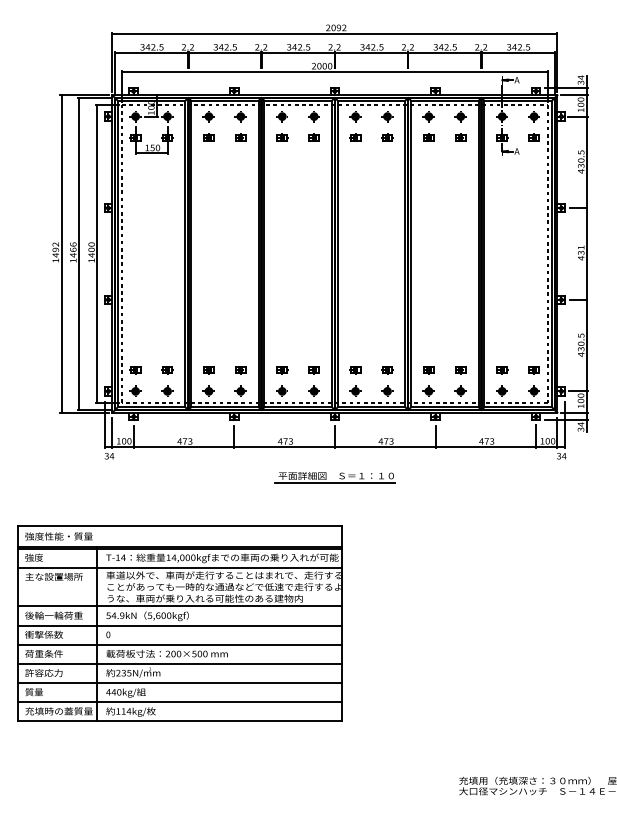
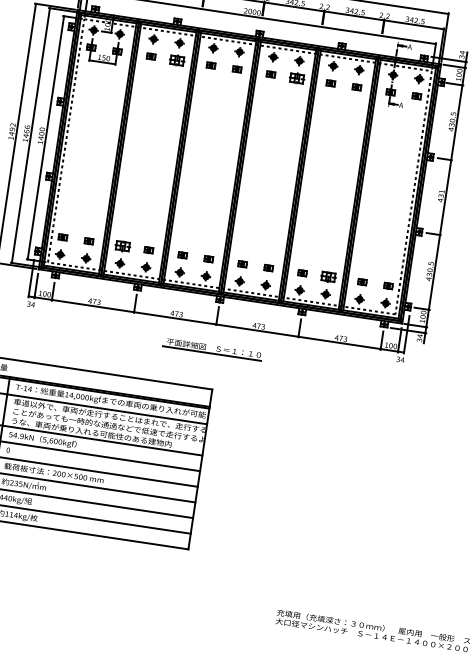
part: (240, 137) -> (177, 60), size x1.6
part: (387, 137) -> (297, 78), size x1.6
part: (208, 370) -> (122, 246), size x1.6
part: (460, 370) -> (328, 277), size x1.6

